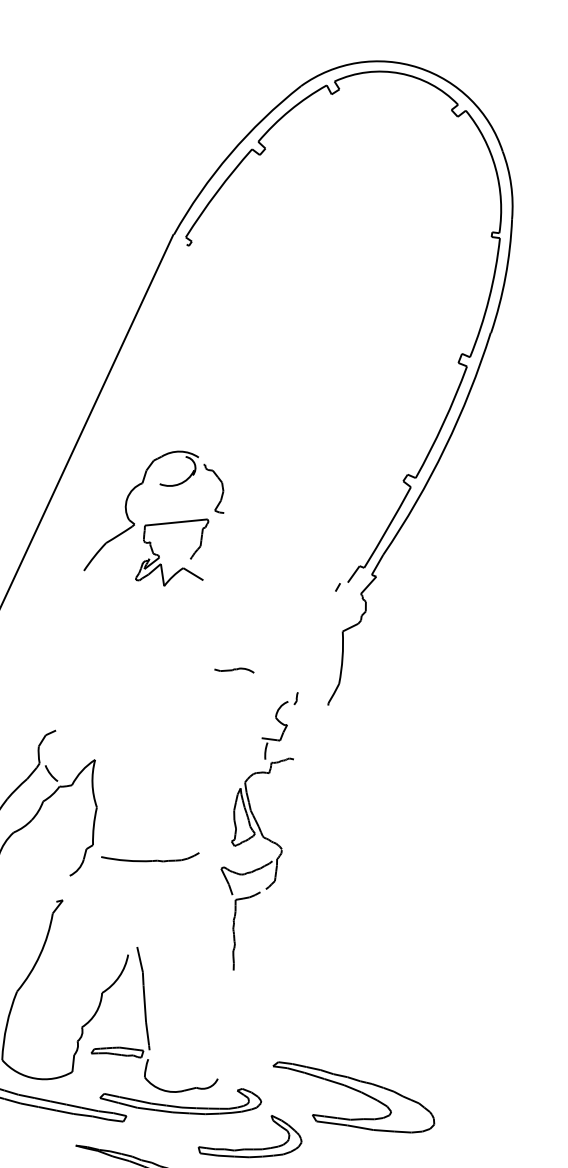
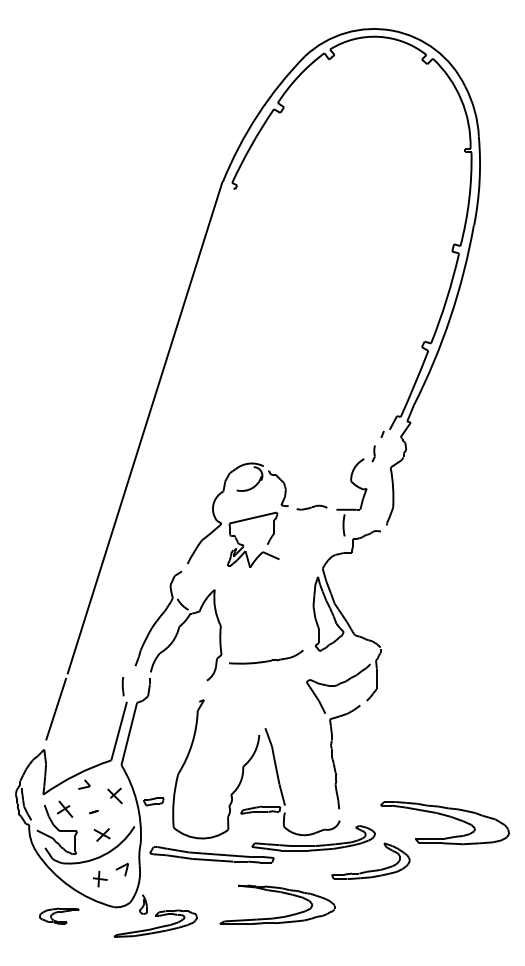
part: (156, 515) -> (237, 514), moved
part: (255, 830) -> (343, 627), size x1.67

